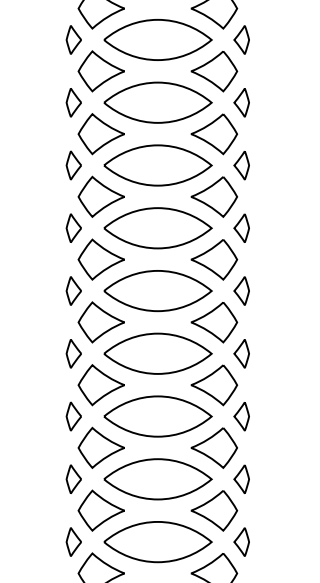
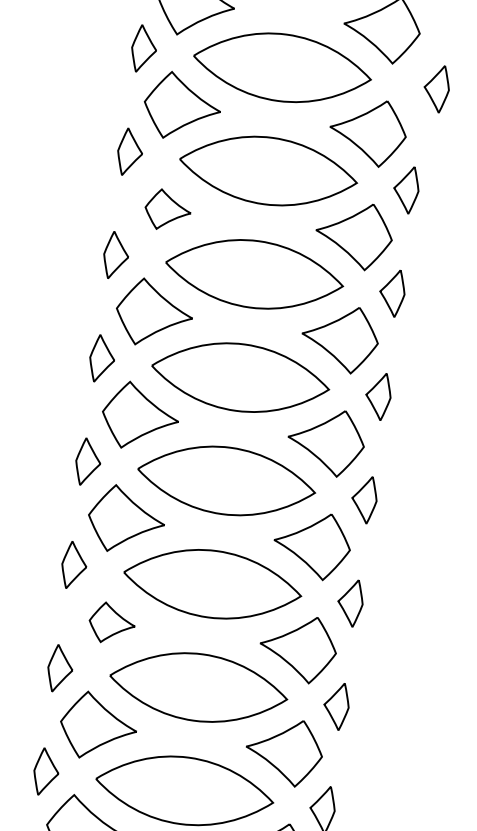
part: (241, 39) -> (436, 87), moved
part: (100, 134) -> (166, 210), size x0.6
part: (100, 385) -> (110, 623), size x0.6

